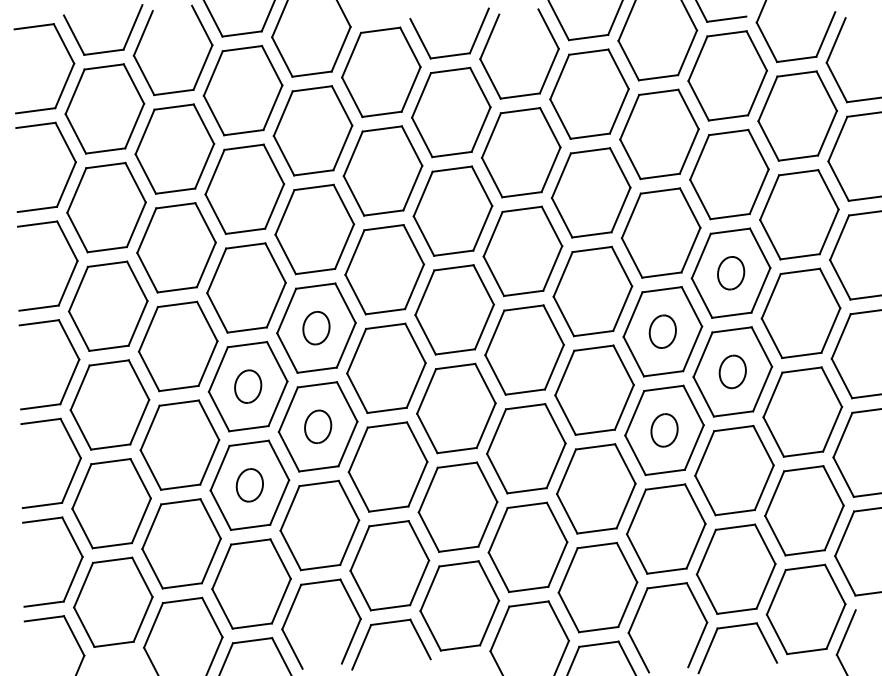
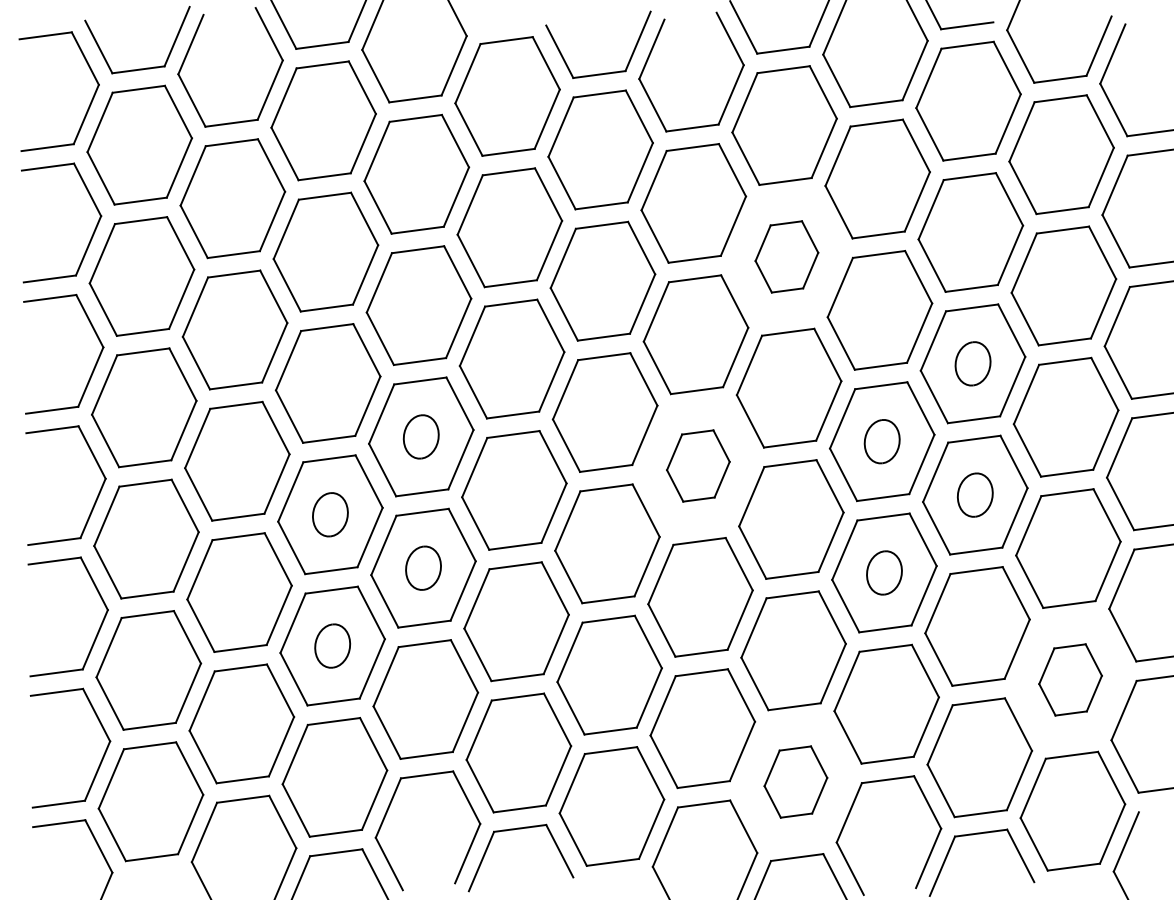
part: (590, 192) -> (786, 256), size x0.6
part: (524, 349) -> (698, 465), size x0.6
part: (804, 510) -> (1070, 679), size x0.6
part: (597, 587) -> (795, 781), size x0.6

